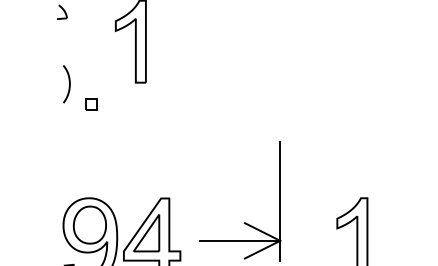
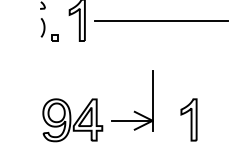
line: (295, 44) -> (160, 21), added
part: (79, 87) -> (49, 29), moved

